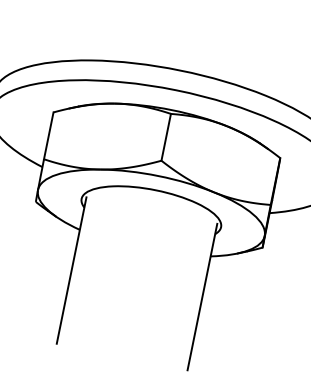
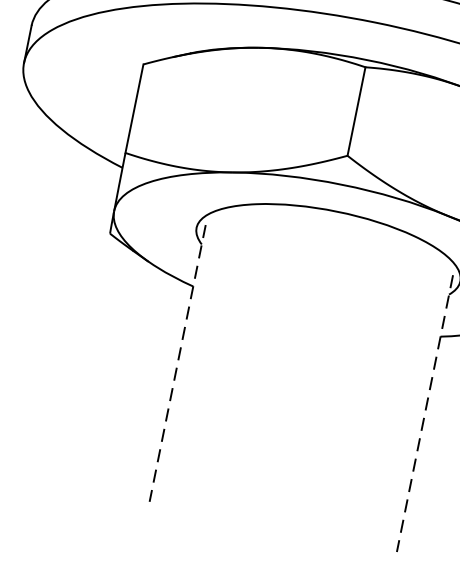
line: (71, 270) -> (177, 363), solid -> dashed
line: (202, 297) -> (425, 414), solid -> dashed

